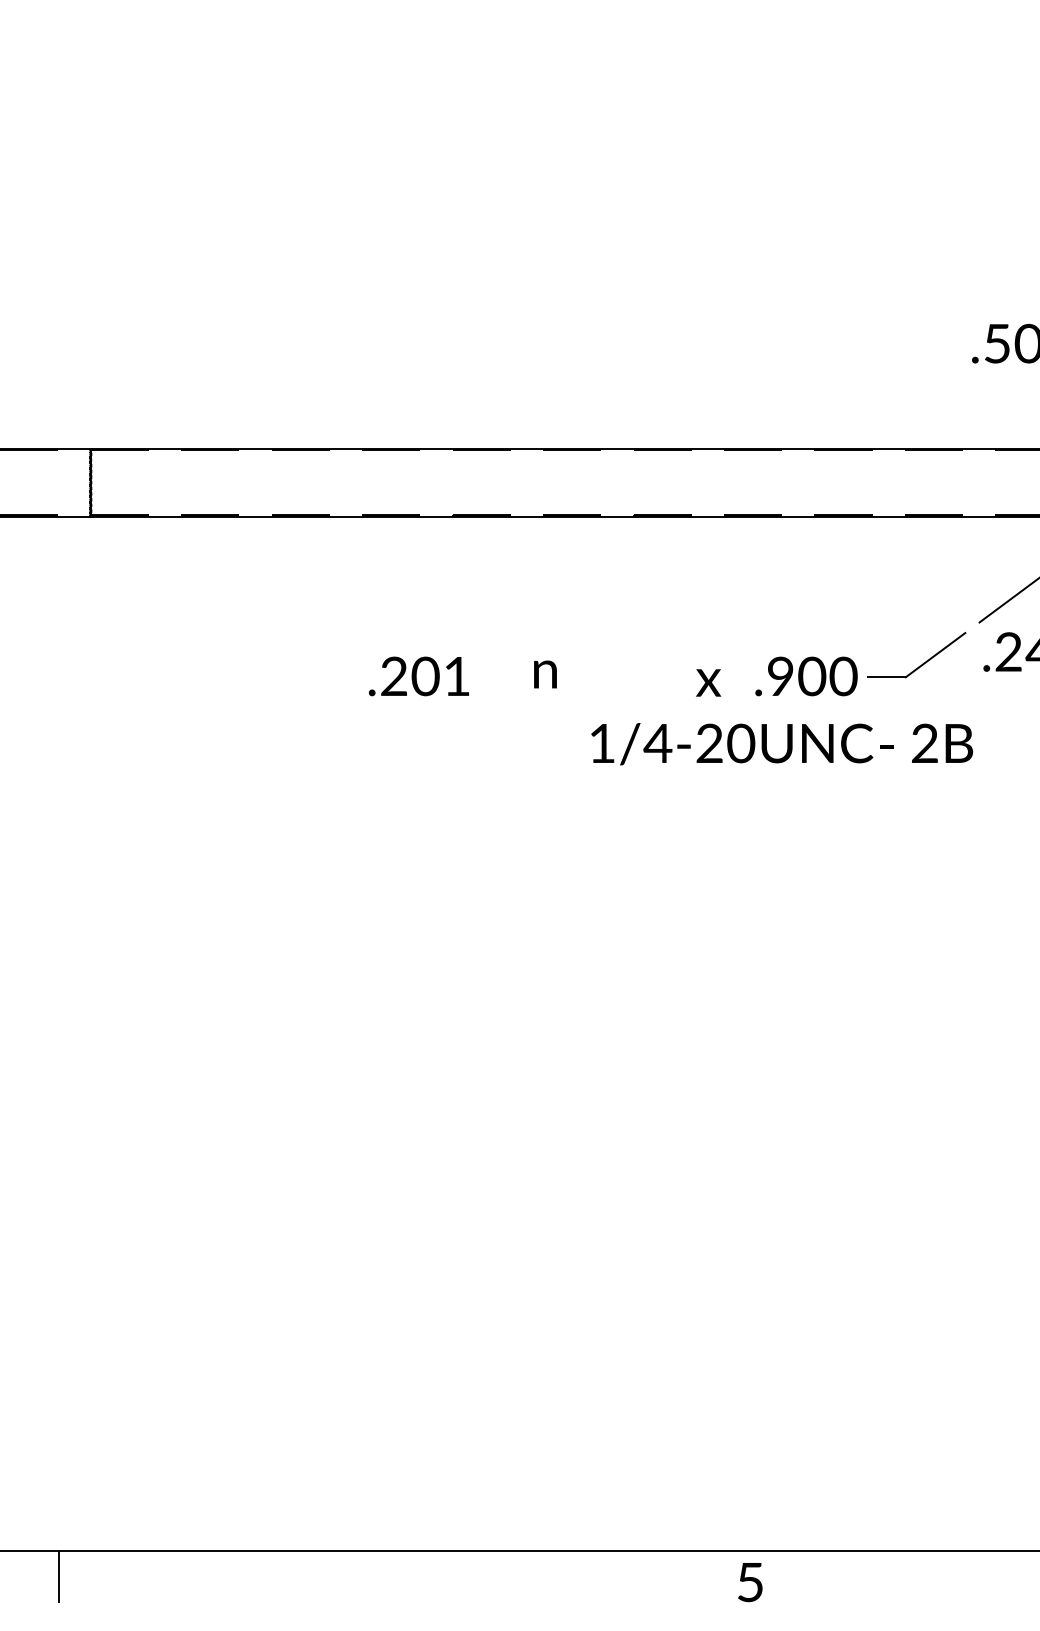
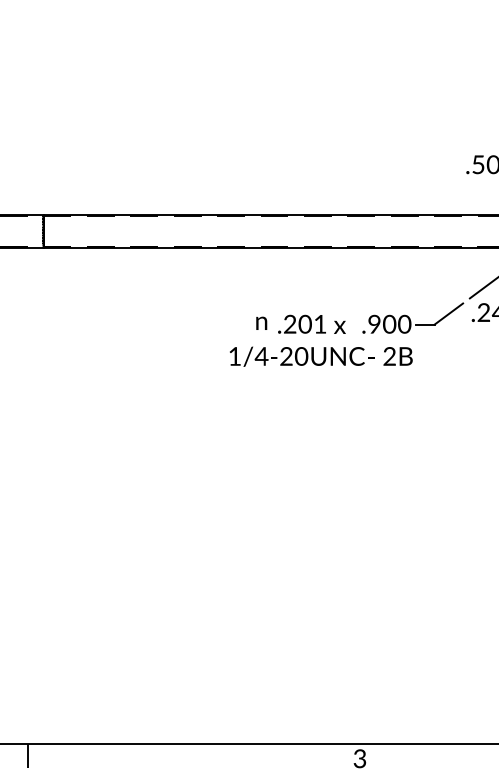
text: (417, 674) -> (301, 323), moved
text: (782, 743) -> (321, 356), moved
text: (749, 1581) -> (359, 758), 5 -> 3

